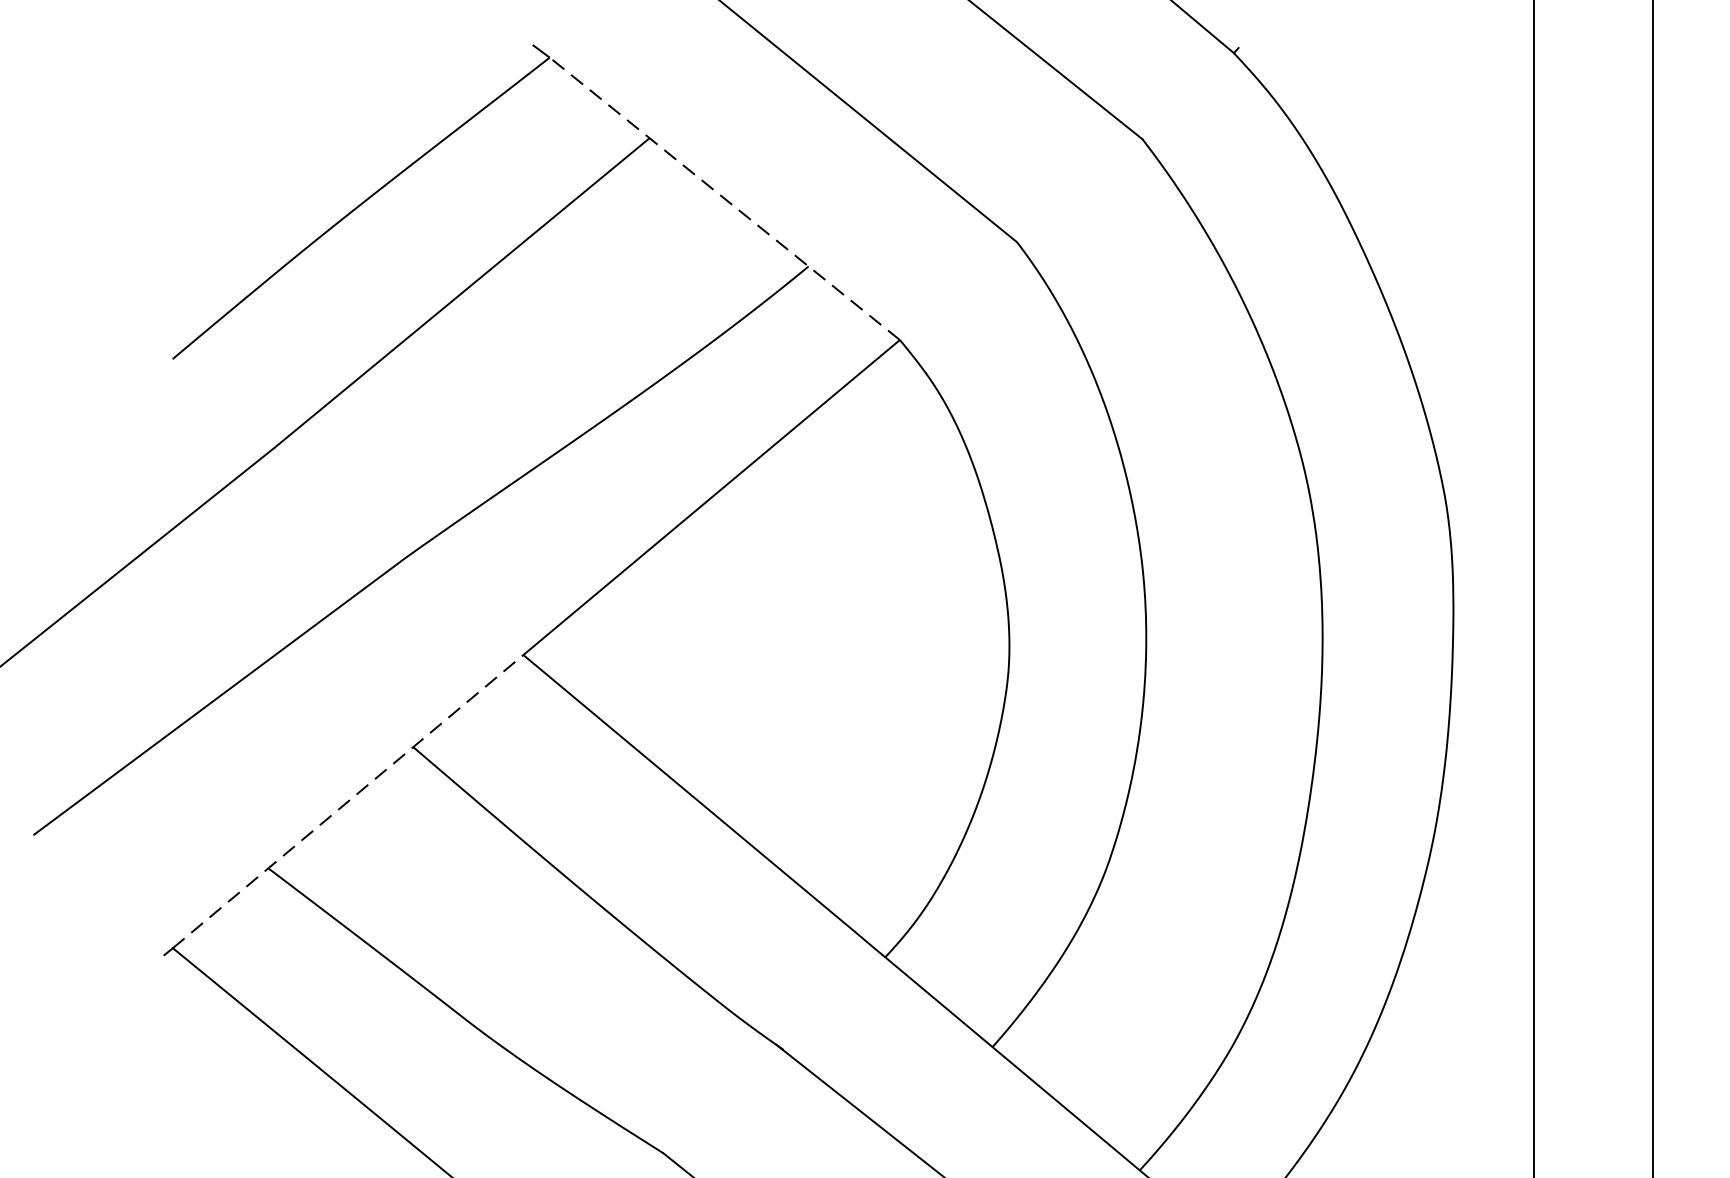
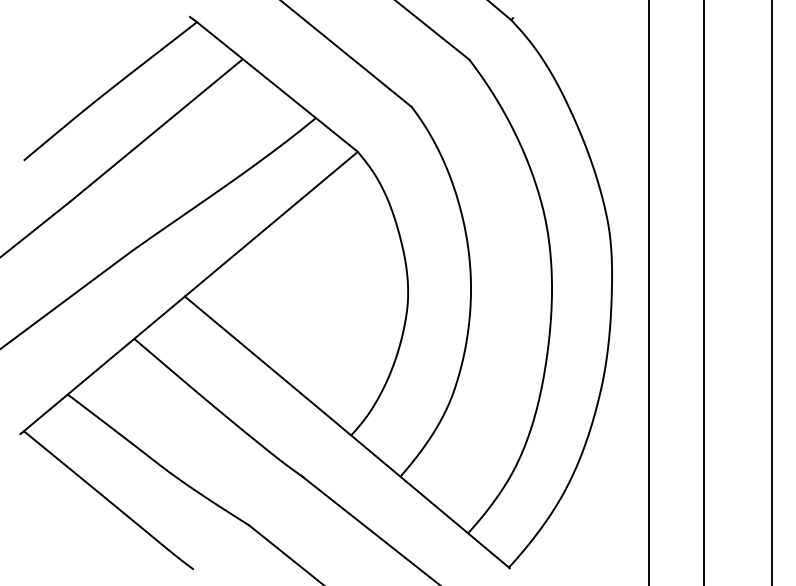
line: (724, 197) -> (277, 86), dashed -> solid
line: (348, 800) -> (104, 363), dashed -> solid

